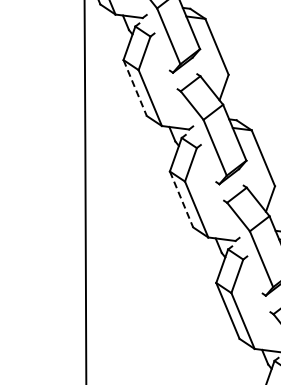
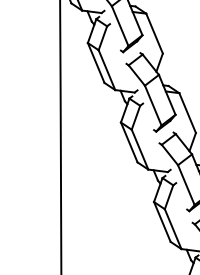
line: (135, 88) -> (96, 63), dashed -> solid
line: (181, 199) -> (129, 142), dashed -> solid

